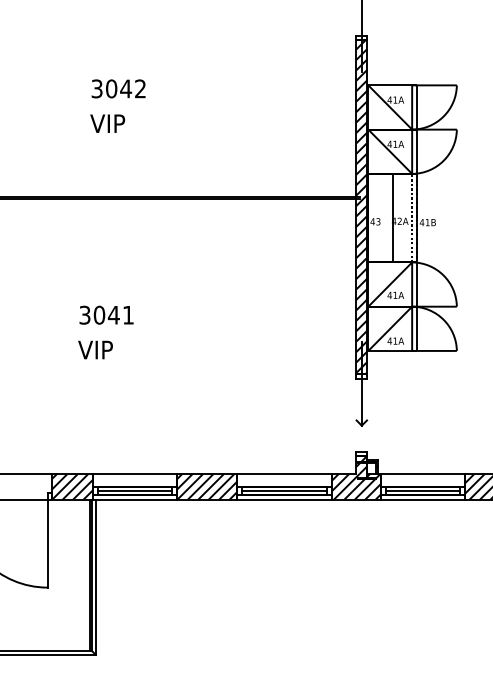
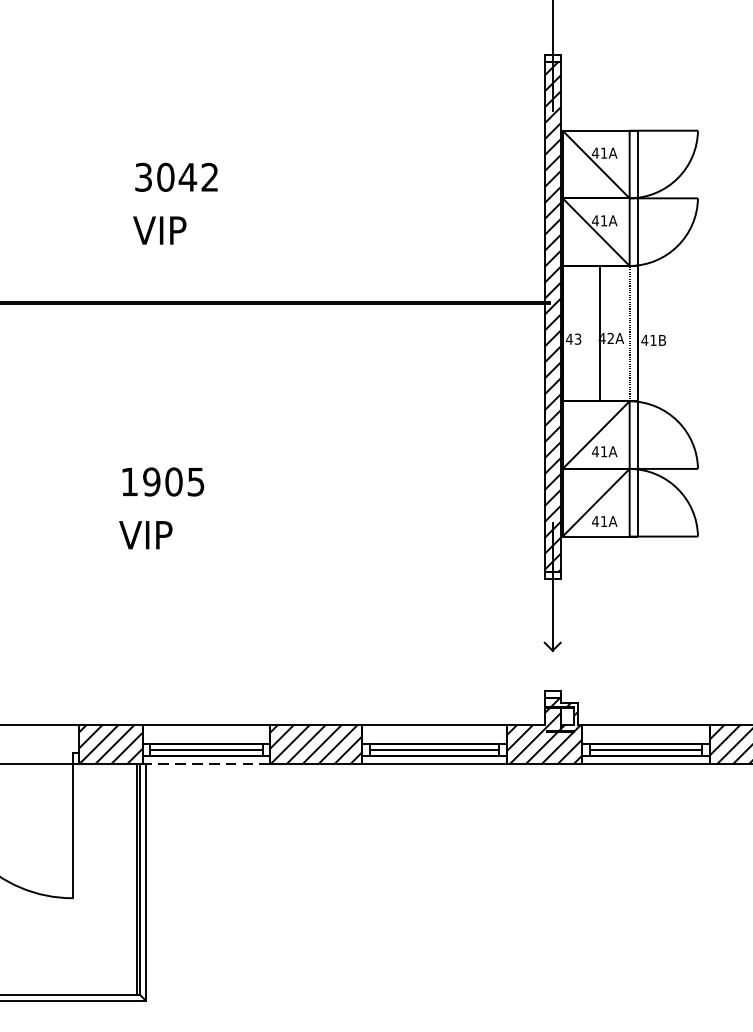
text: (117, 105) -> (174, 202), moved
text: (106, 314) -> (162, 480), 3041 -> 1905
line: (136, 499) -> (208, 763), solid -> dashed

